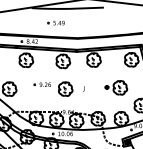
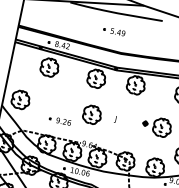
part: (55, 22) -> (113, 30), moved
part: (41, 84) -> (58, 120), moved

